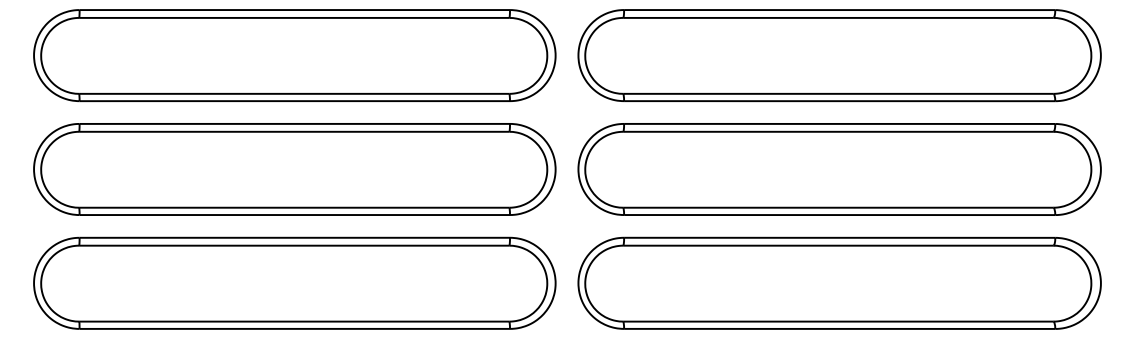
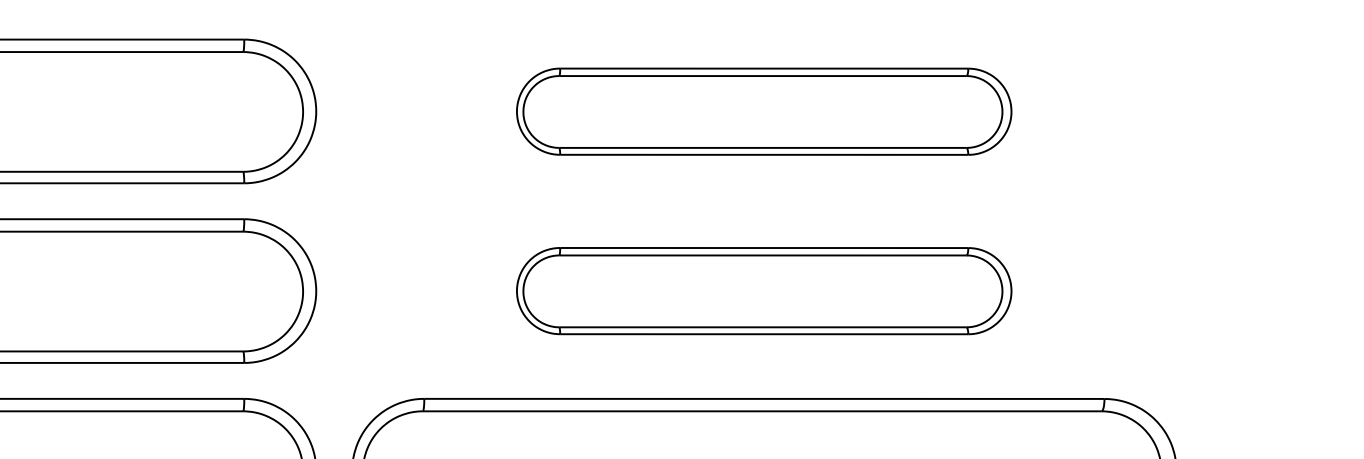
part: (839, 55) -> (764, 111), size x0.6
part: (839, 169) -> (764, 291), size x0.6

